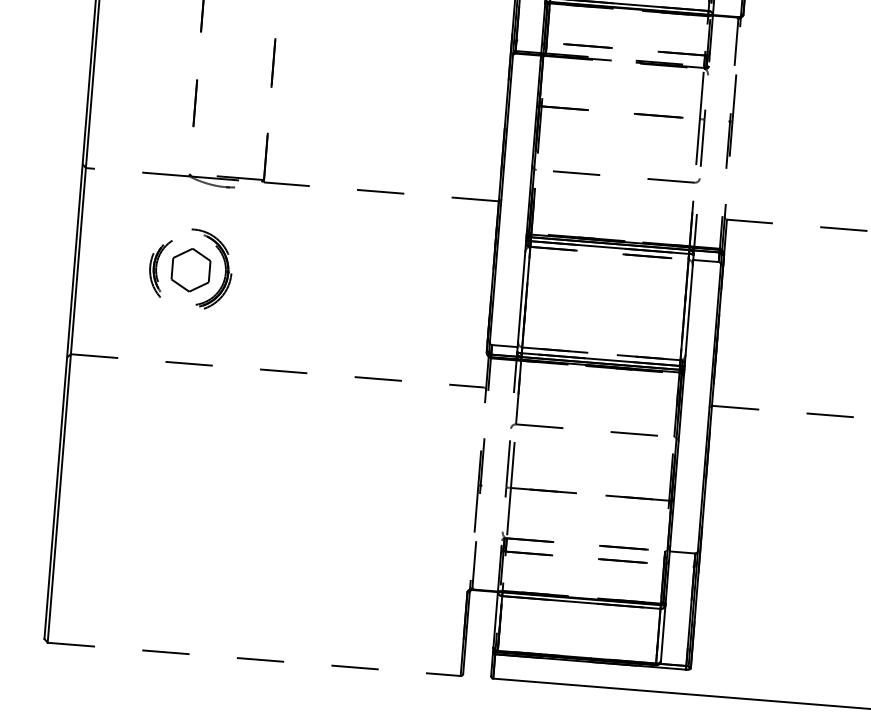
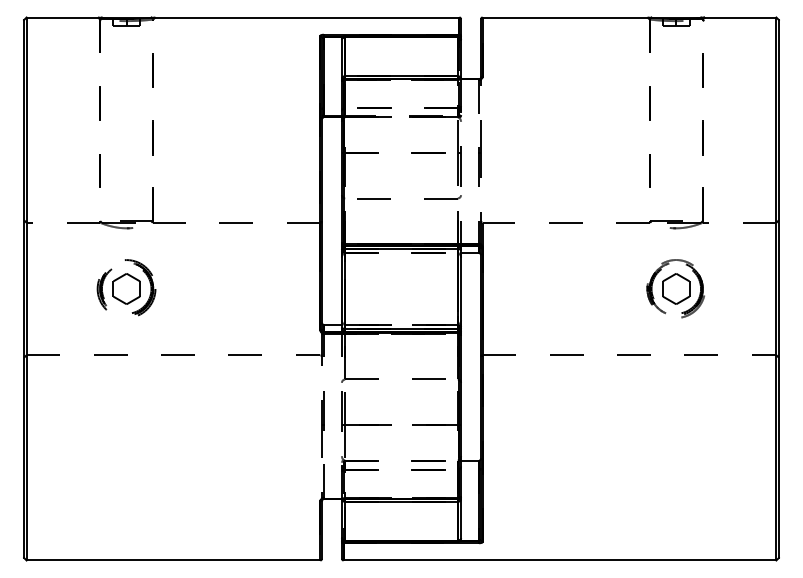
part: (190, 268) -> (126, 287), moved
line: (254, 659) -> (173, 560), dashed -> solid

